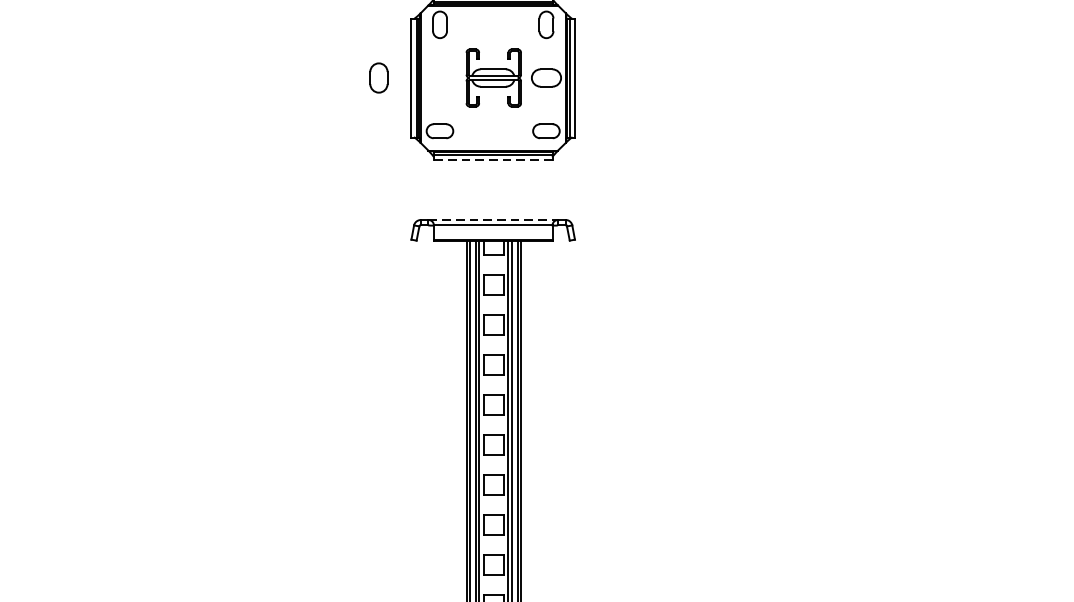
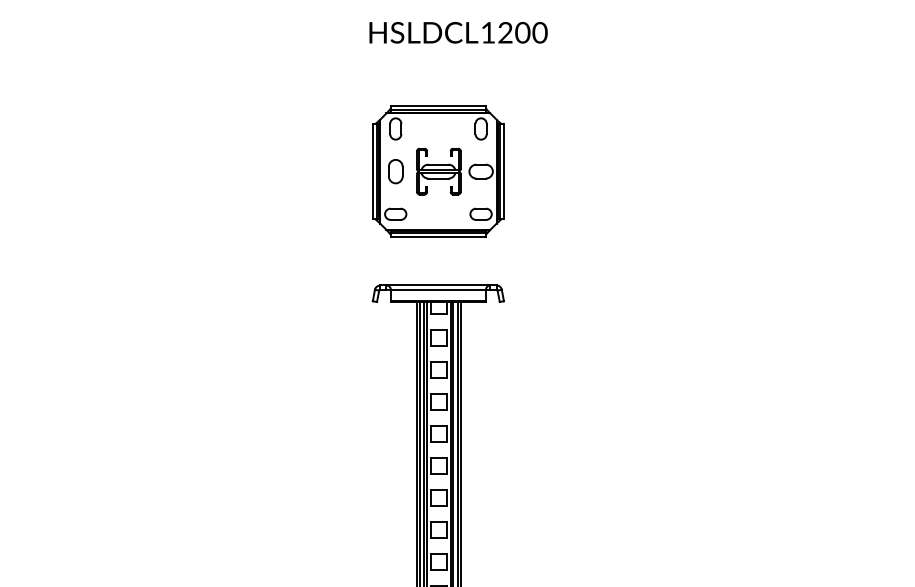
part: (378, 77) -> (395, 171), moved
line: (493, 160) -> (438, 237), dashed -> solid
line: (493, 220) -> (438, 285), dashed -> solid

